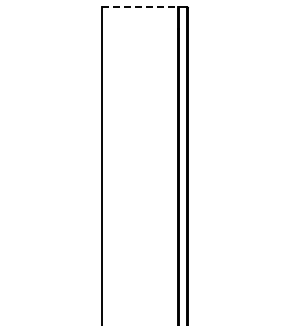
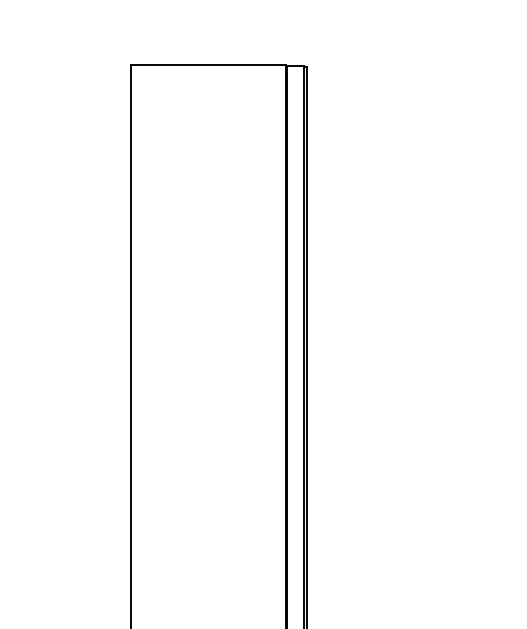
line: (140, 6) -> (209, 64), dashed -> solid

